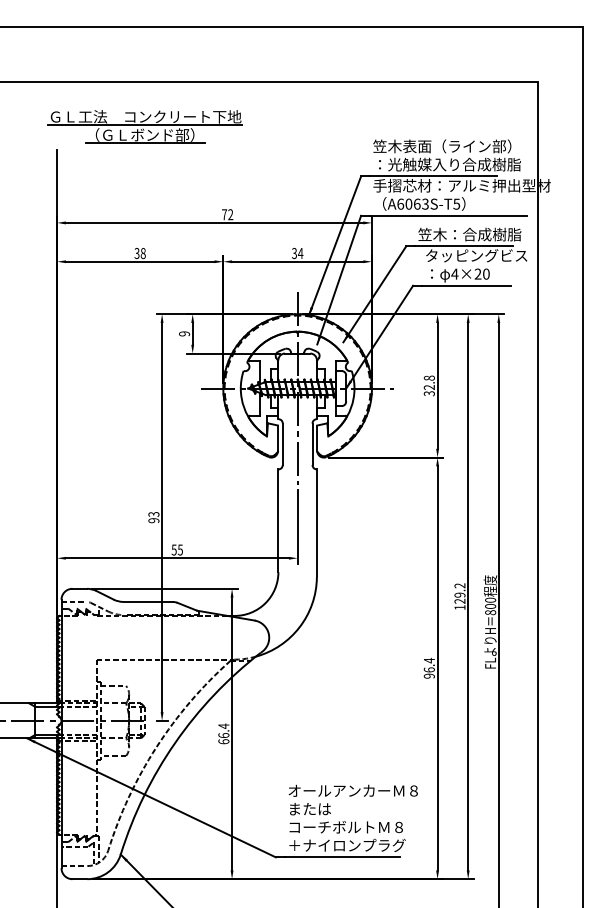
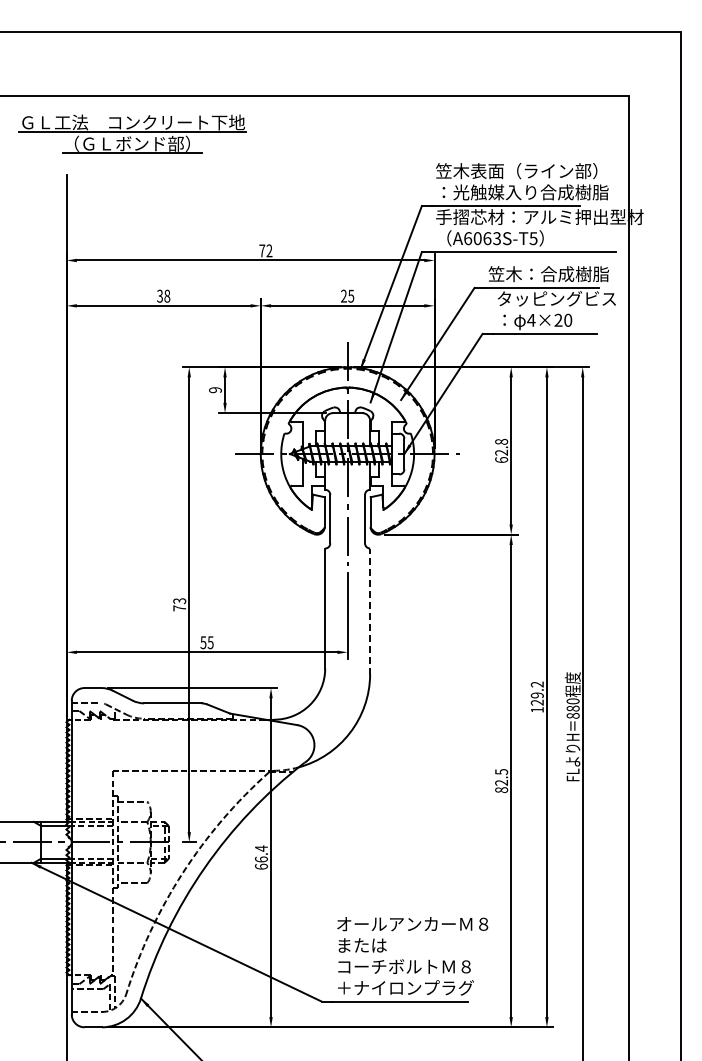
part: (145, 126) -> (132, 133), moved
text: (297, 252) -> (347, 295), 34 -> 25
text: (429, 394) -> (501, 460), 32.8 -> 62.8
text: (153, 520) -> (179, 608), 93 -> 73
line: (317, 523) -> (370, 611), solid -> dashed
text: (490, 606) -> (573, 708), 800 -> 880
text: (429, 667) -> (501, 780), 96.4 -> 82.5

